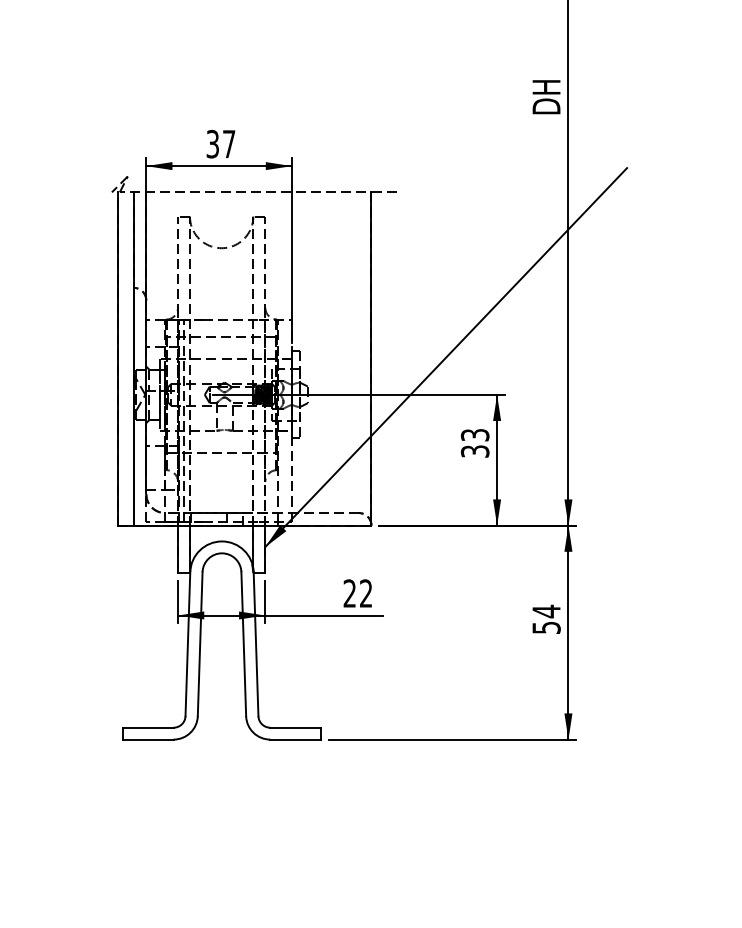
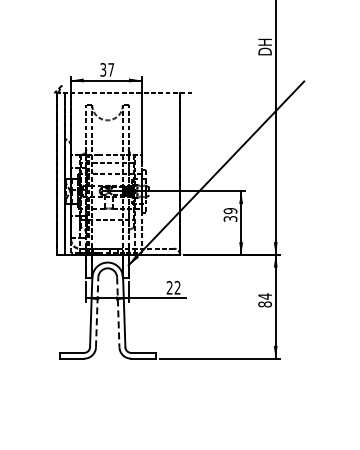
text: (475, 436) -> (230, 211), 33 -> 39
text: (545, 627) -> (264, 304), 54 -> 84
line: (200, 644) -> (97, 312), solid -> dashed
line: (244, 644) -> (118, 312), solid -> dashed

